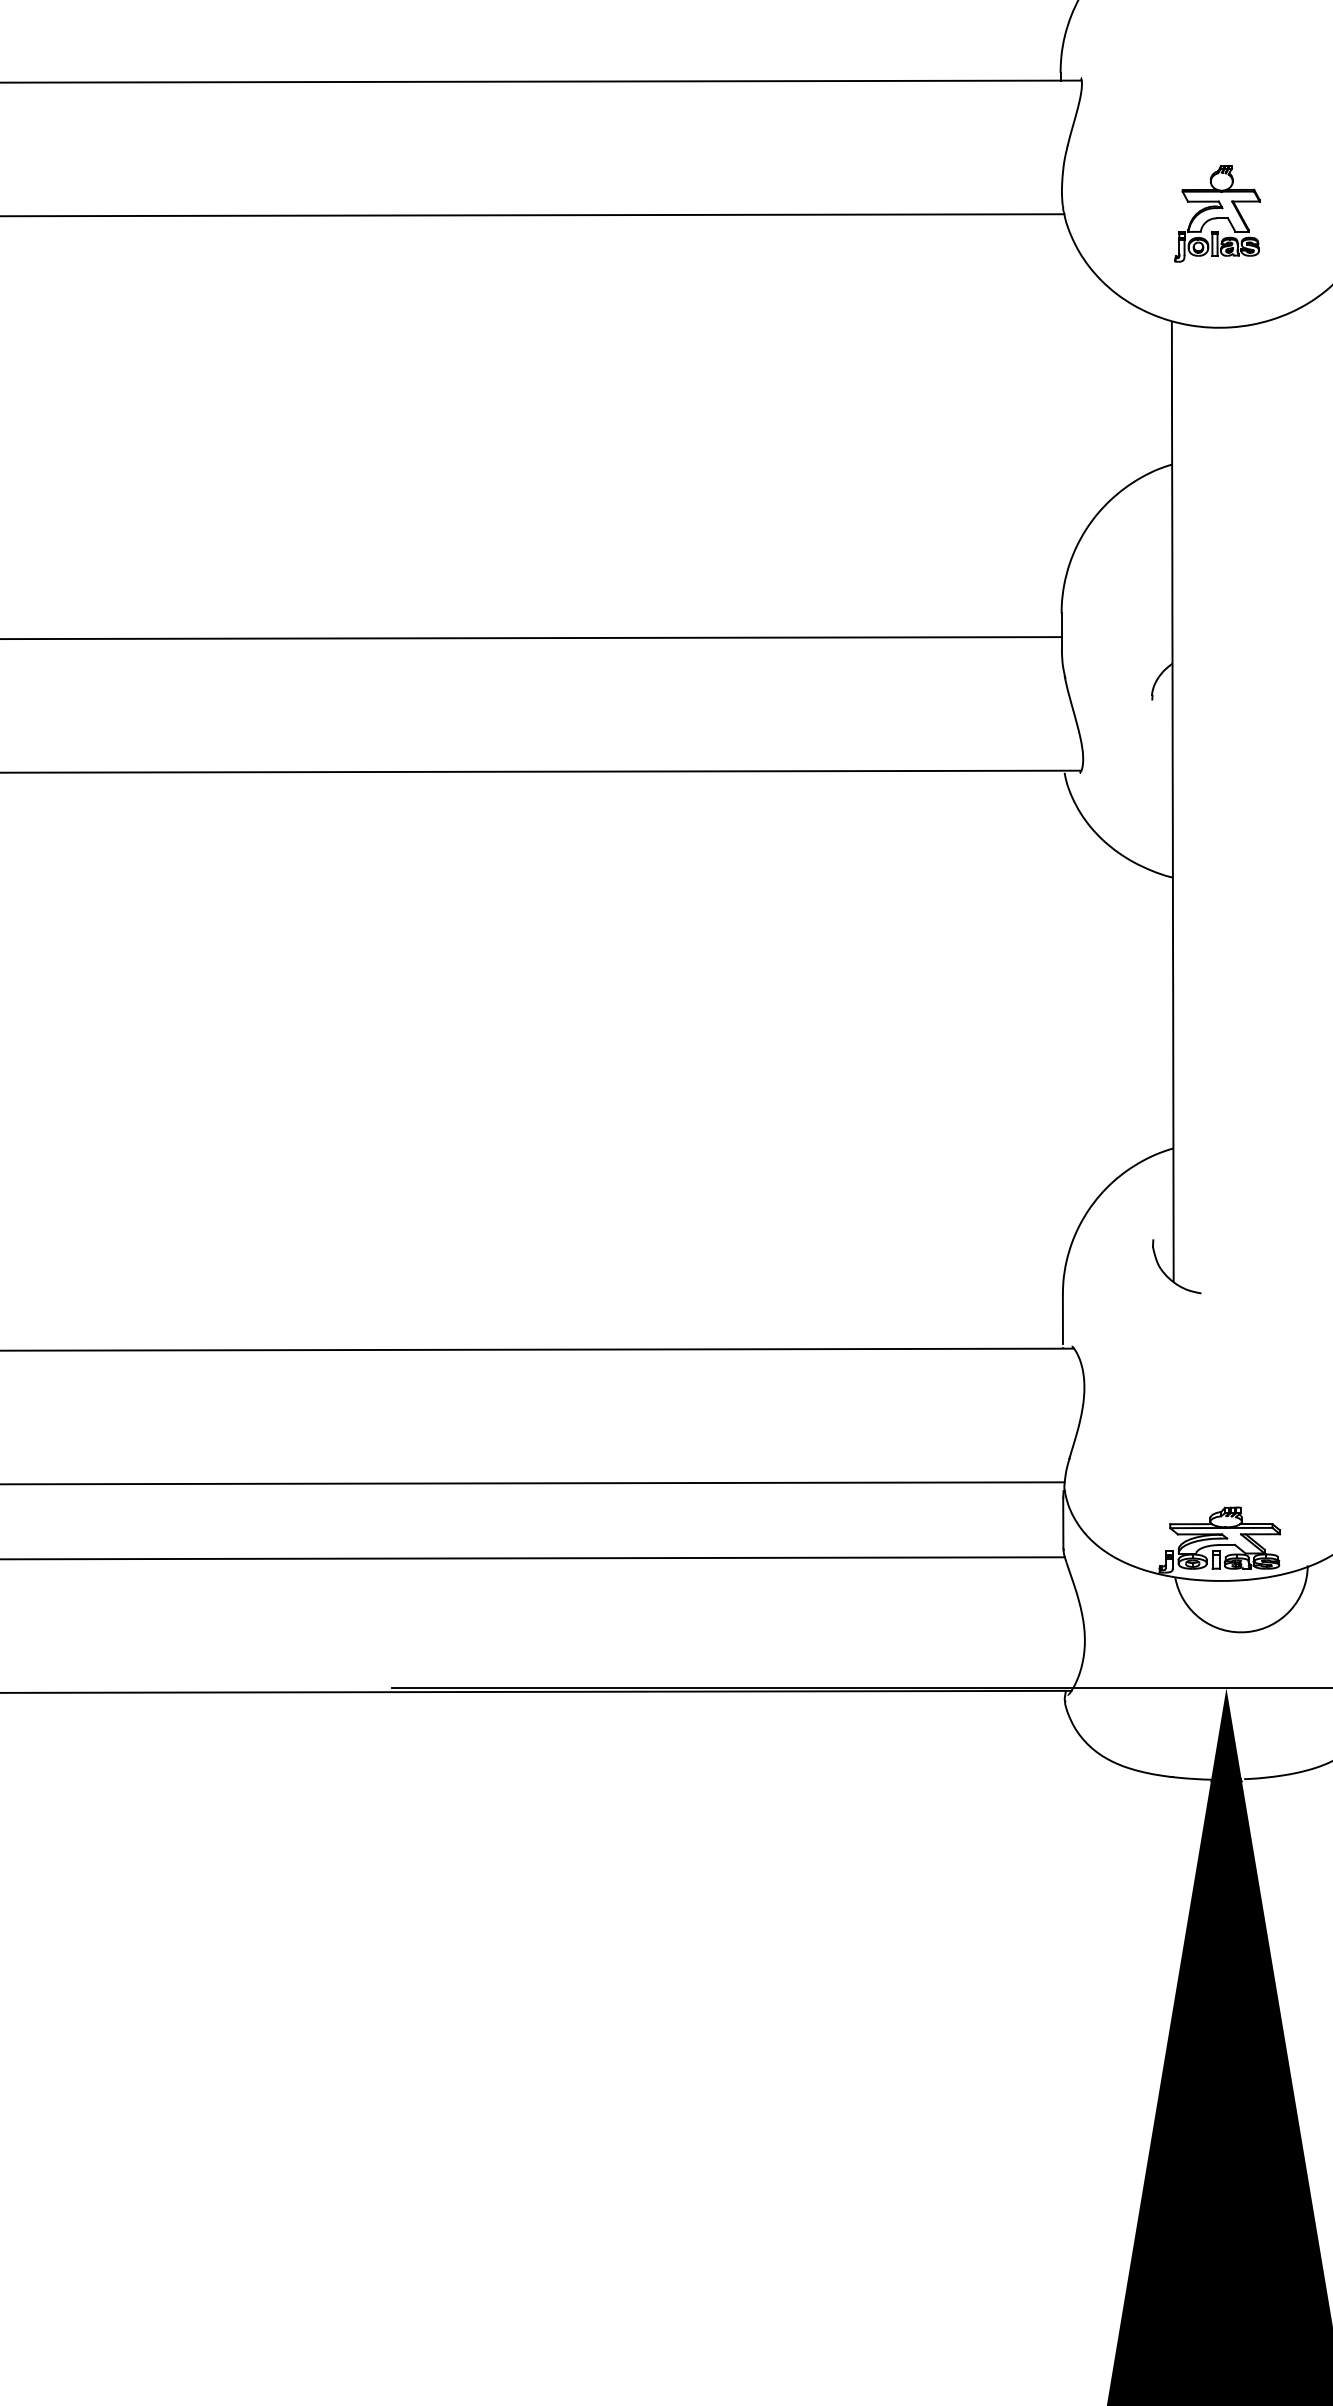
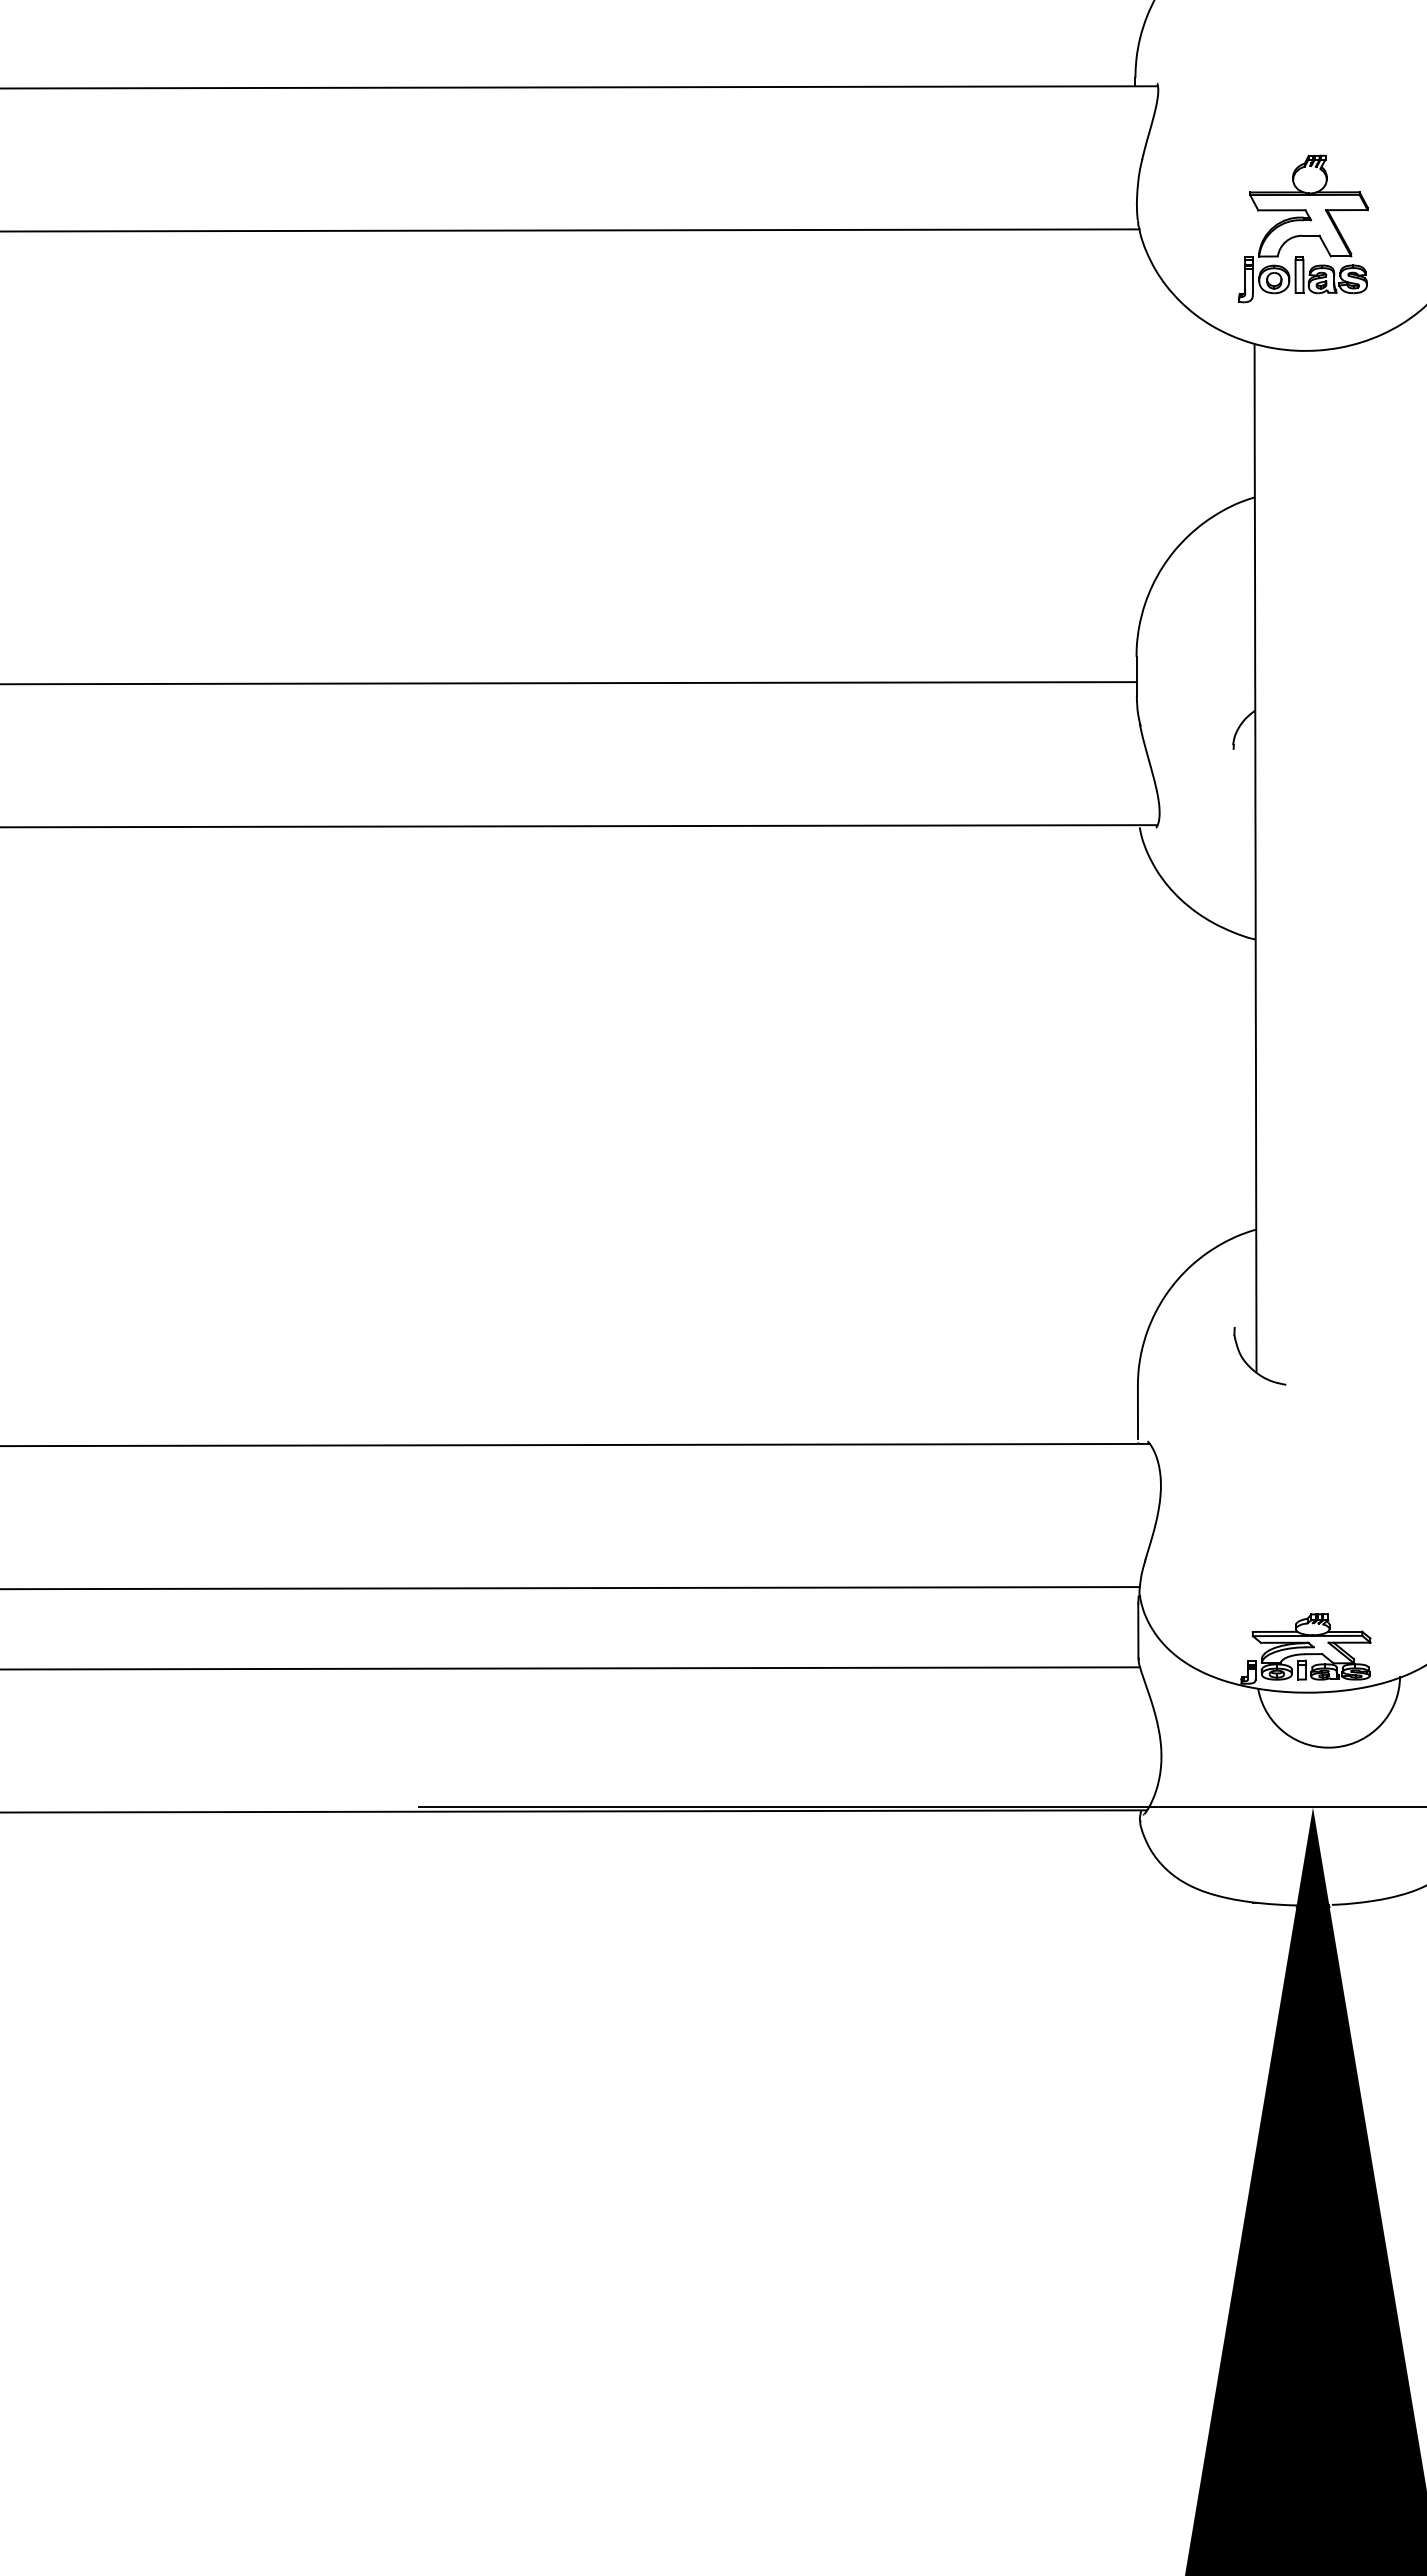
part: (1217, 213) -> (1303, 228), size x1.43

